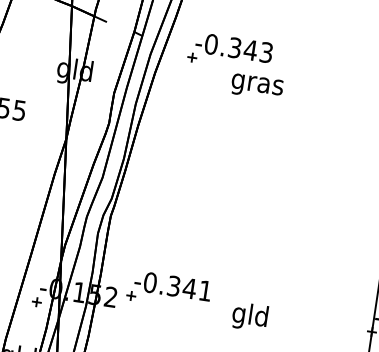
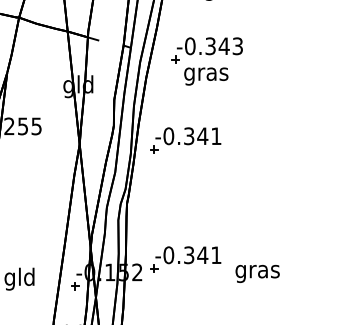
text: (257, 87) -> (206, 76), moved
part: (189, 152) -> (185, 140), added
text: (250, 316) -> (257, 271), gld -> gras

